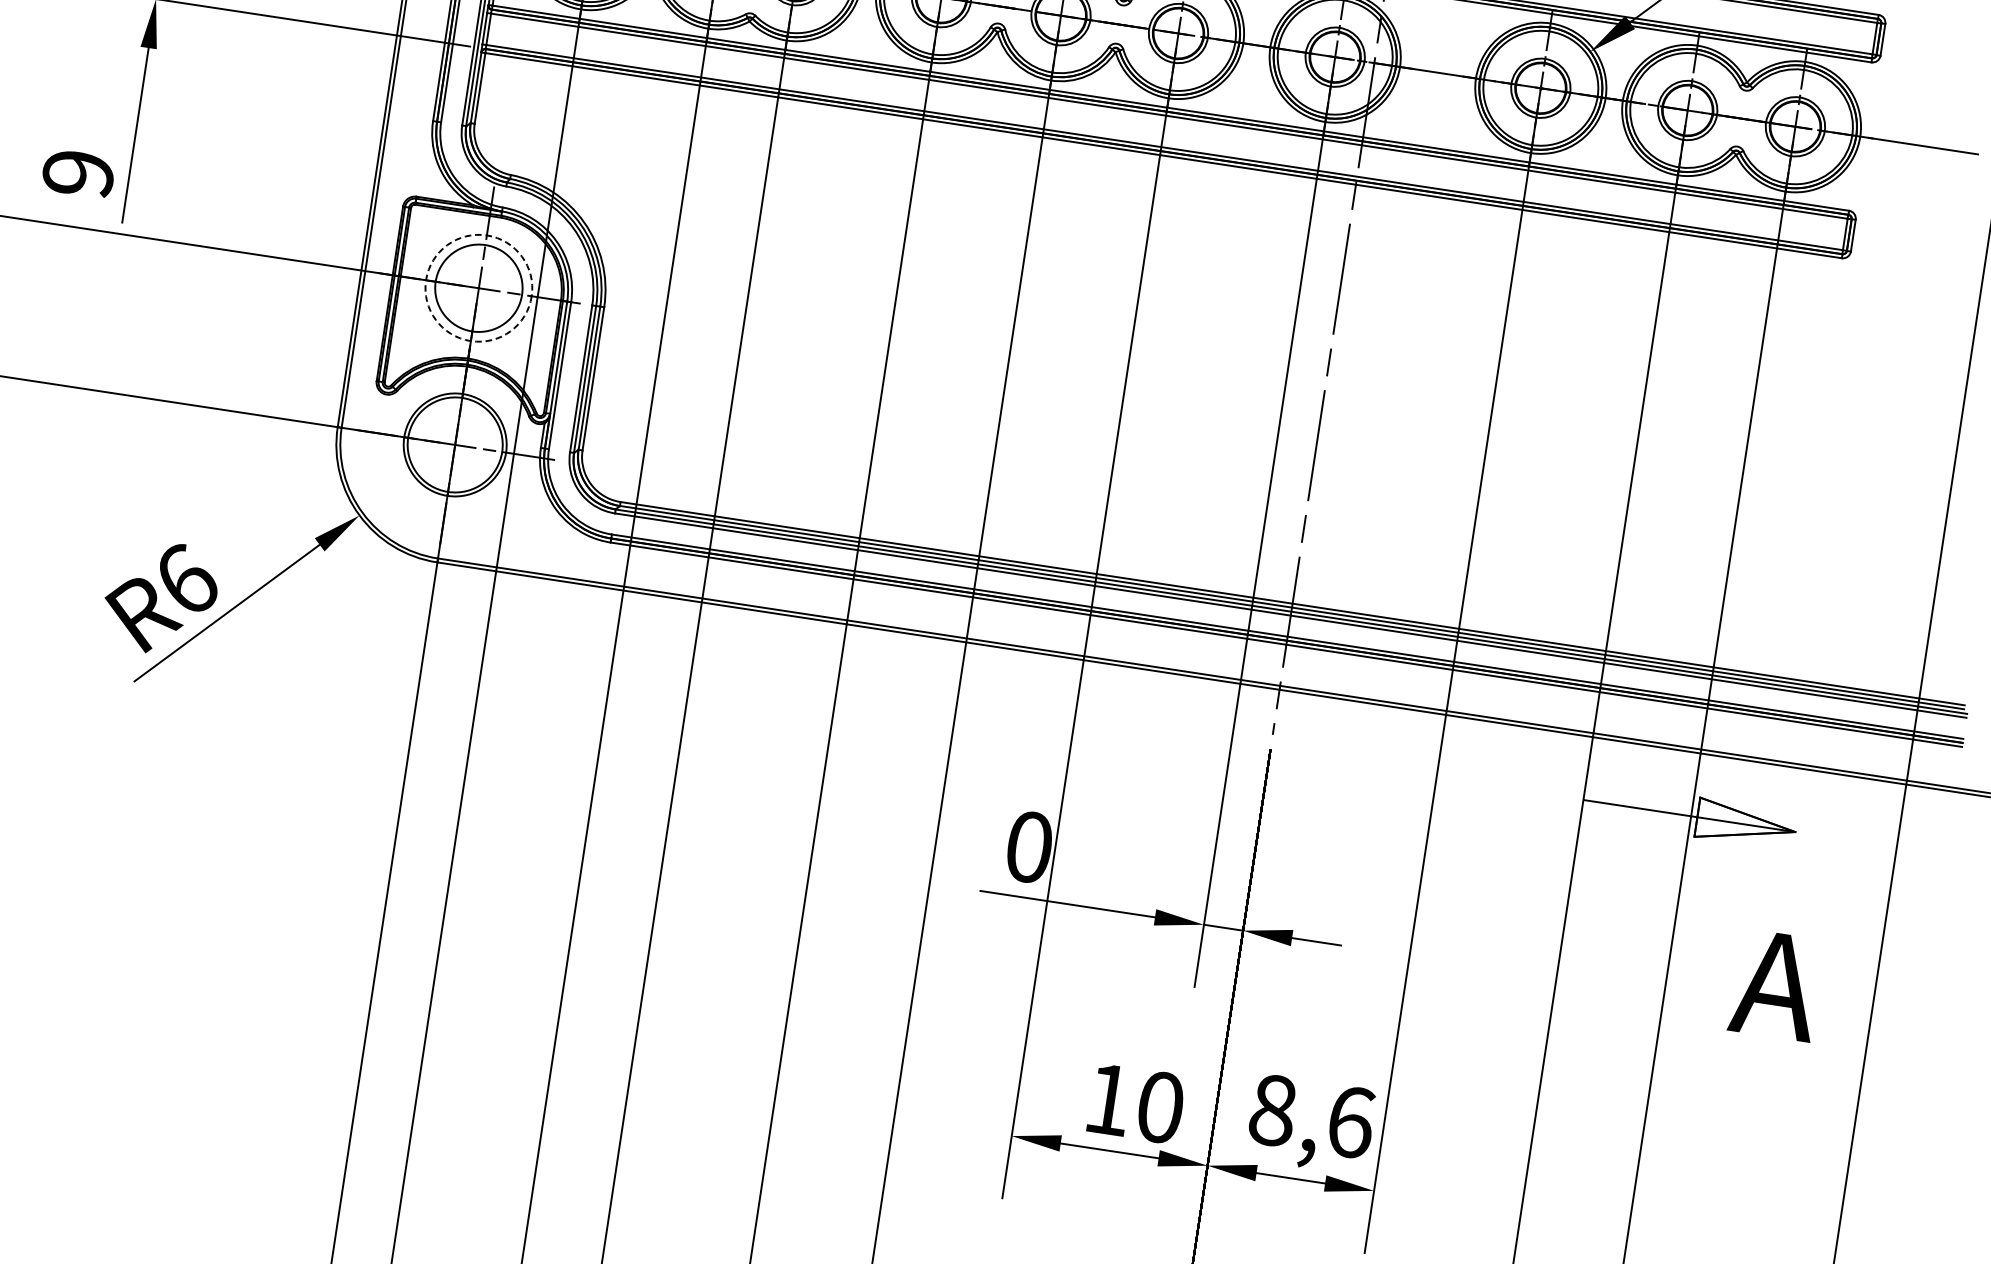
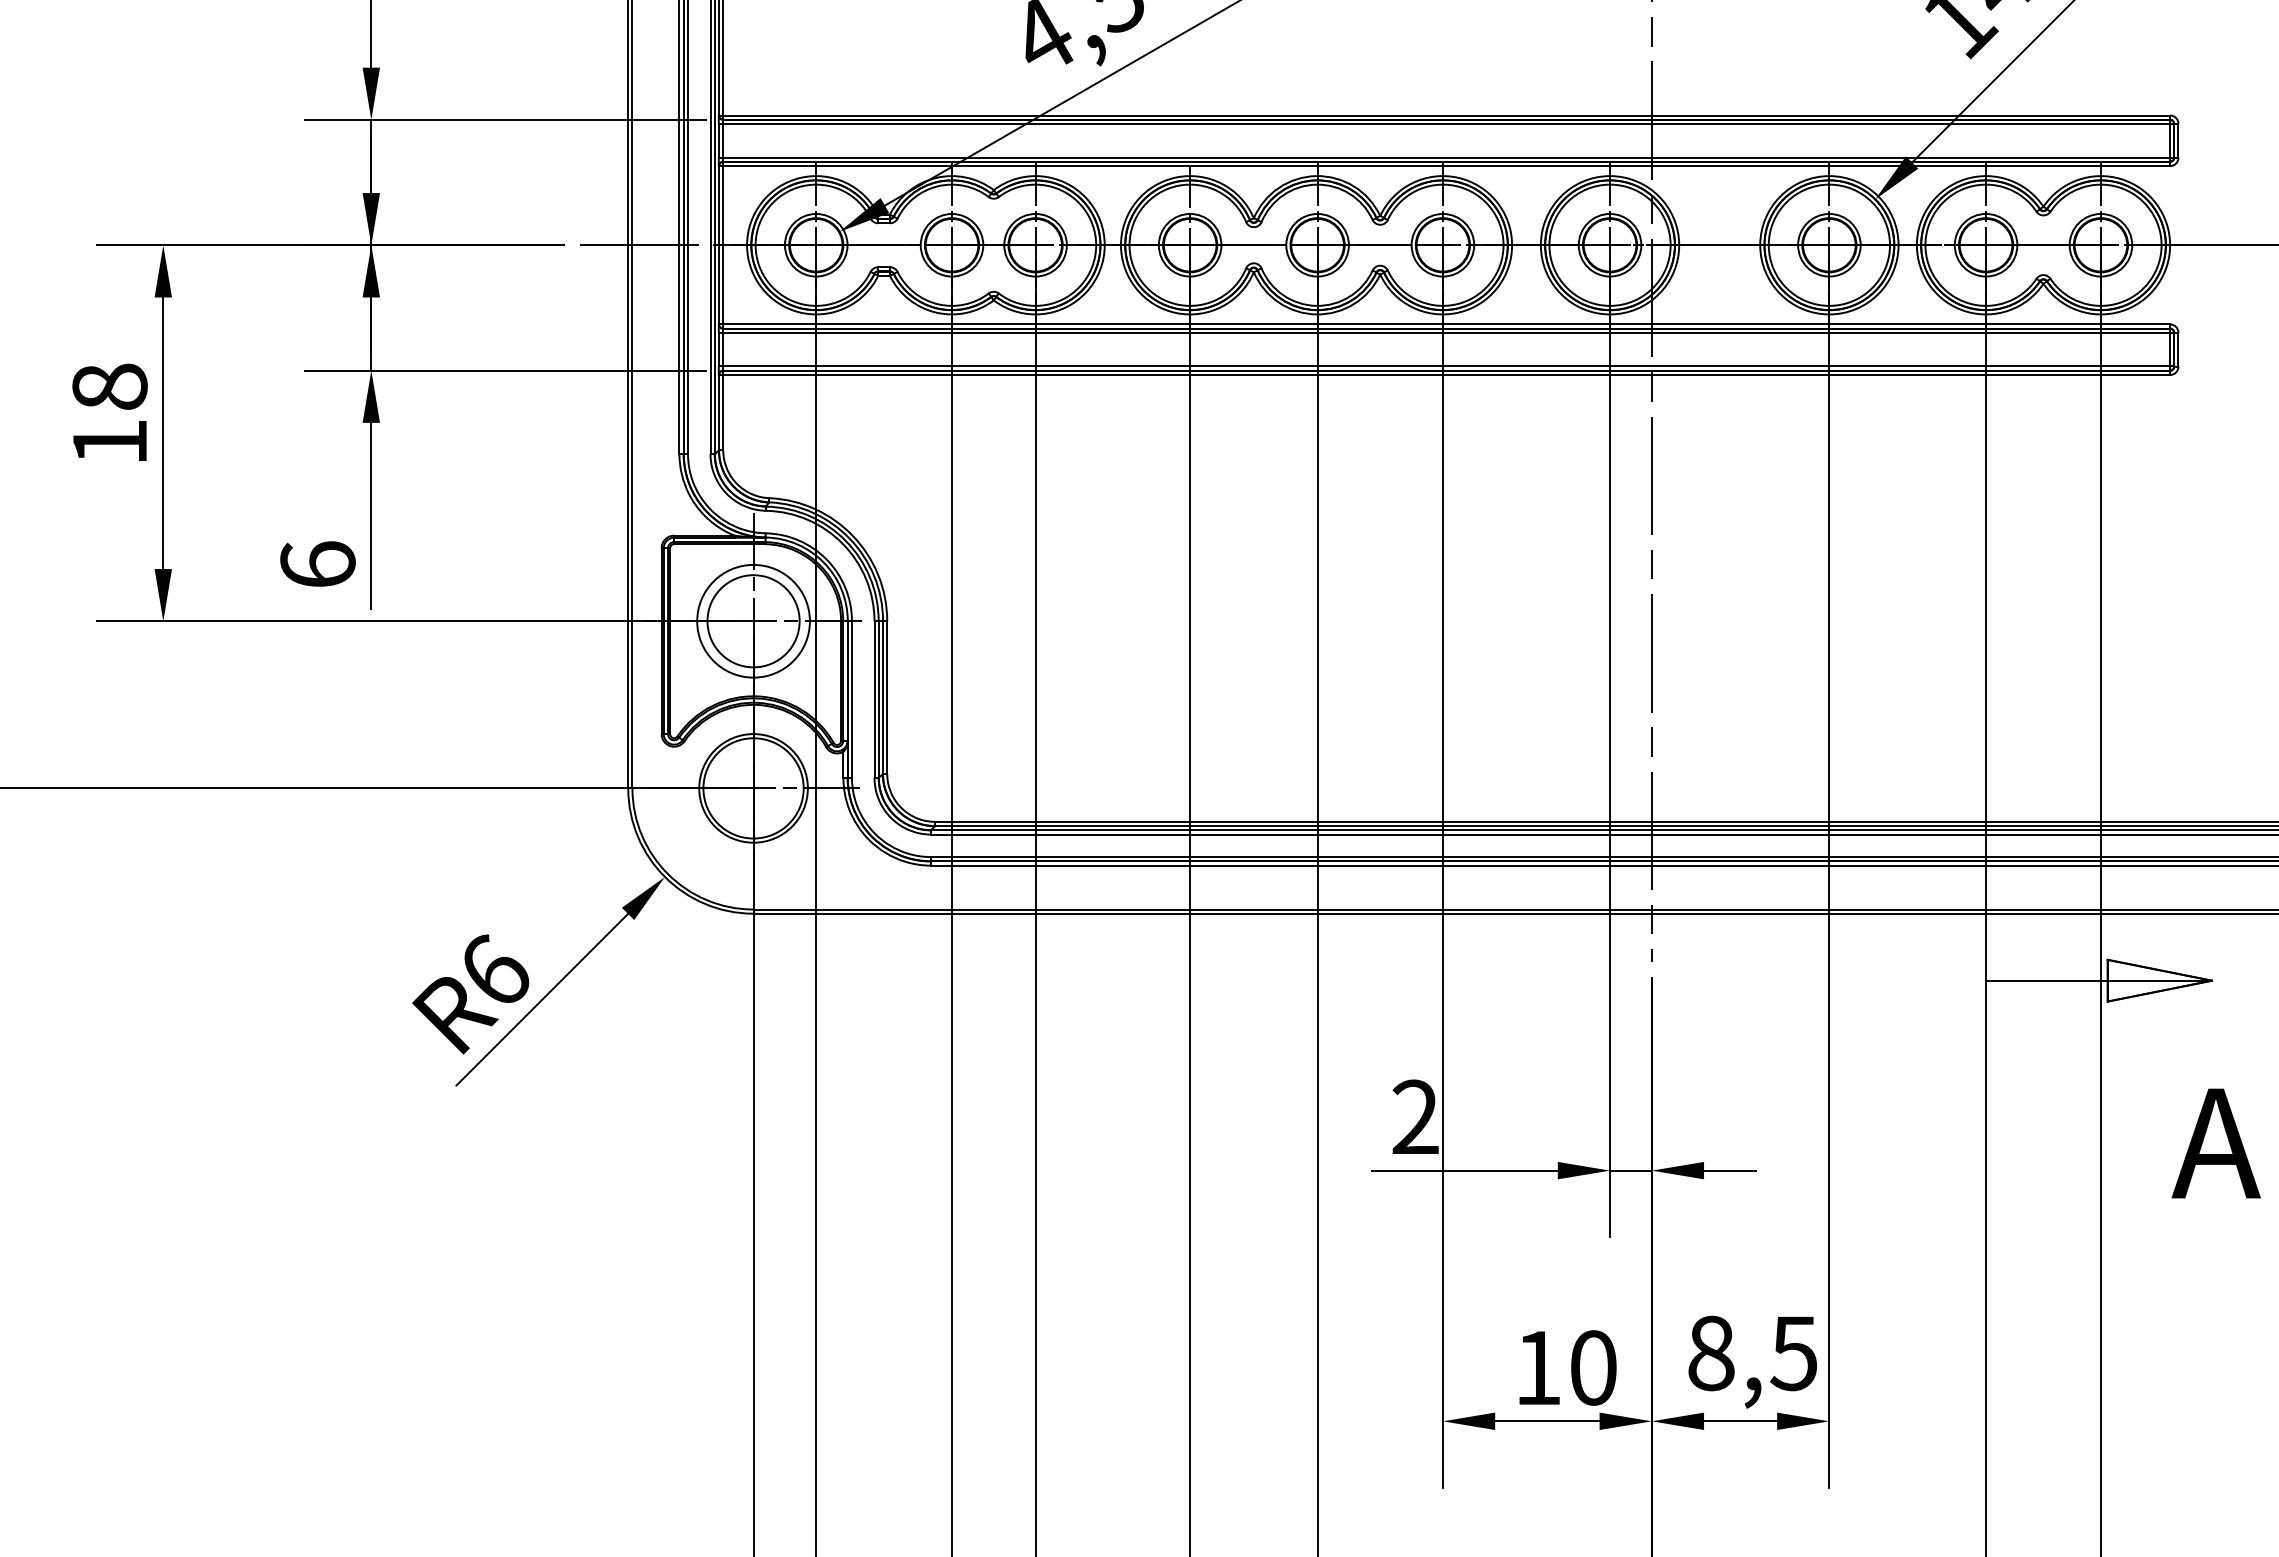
text: (78, 173) -> (317, 564), 9 -> 6
circle: (478, 287) -> (753, 620), dashed -> solid
text: (1029, 847) -> (1415, 1117), 0 -> 2
text: (1350, 1122) -> (1794, 1353), 8,6 -> 8,5

